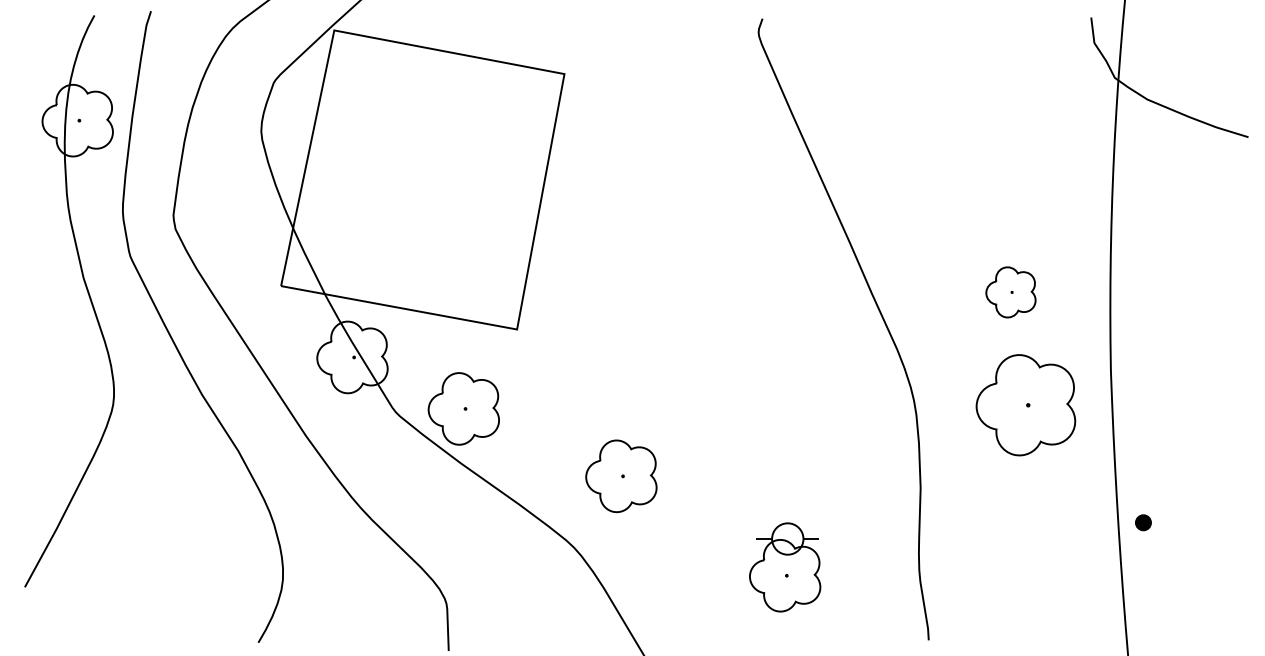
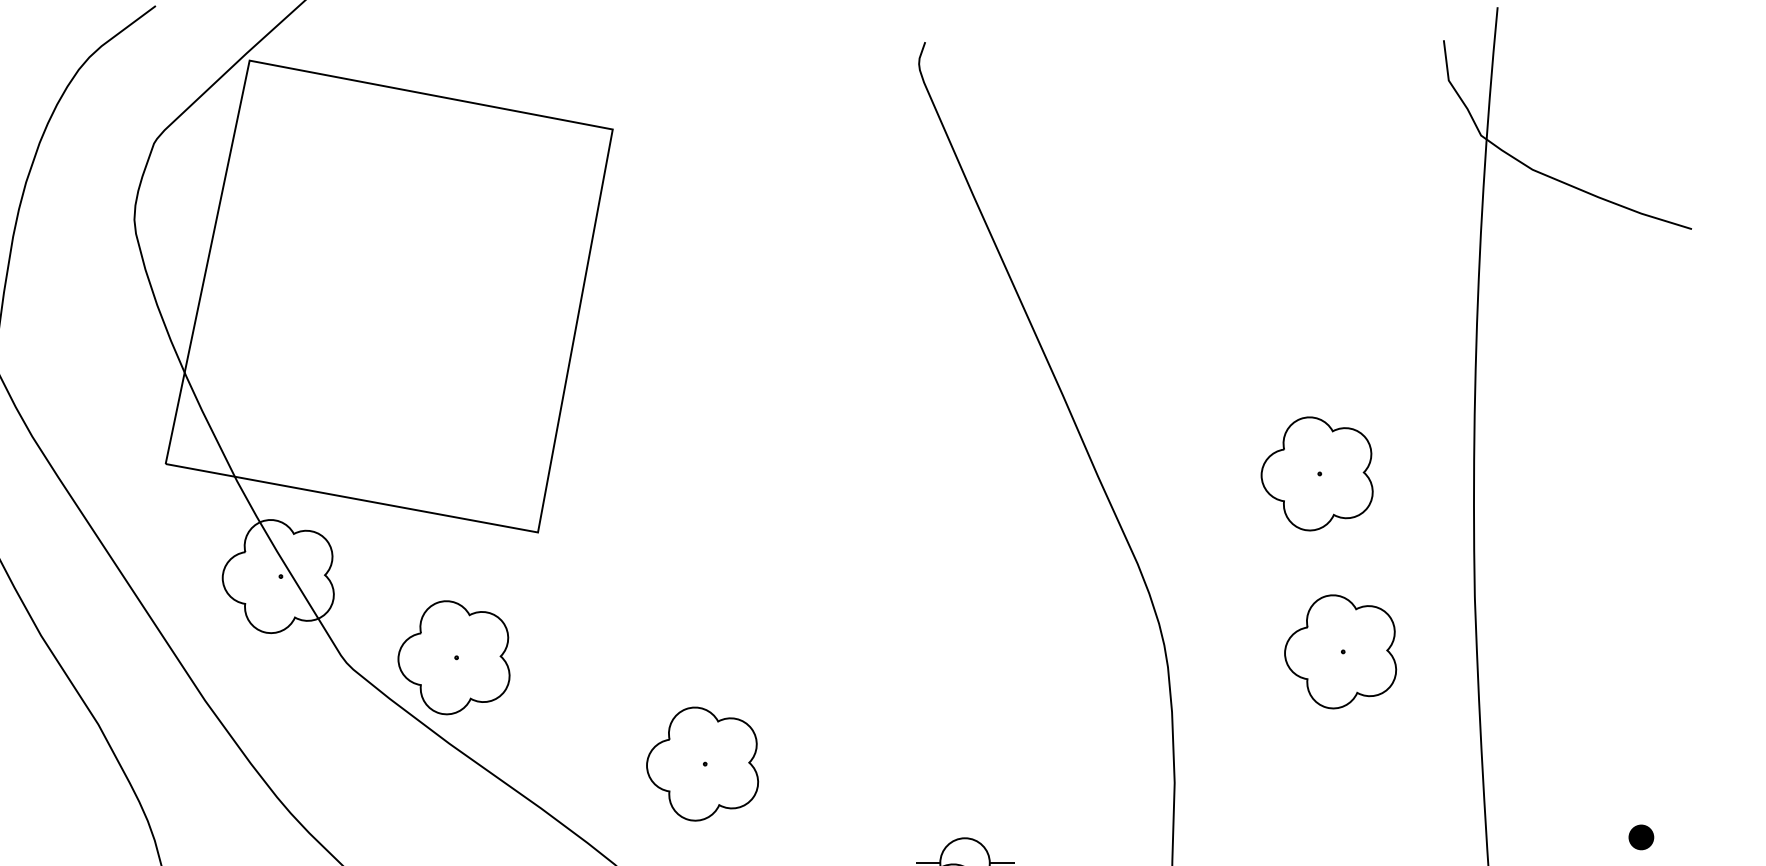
part: (1010, 292) -> (1316, 474), size x1.43
part: (1025, 404) -> (1340, 650), size x0.71
part: (1143, 522) -> (1641, 836), moved

